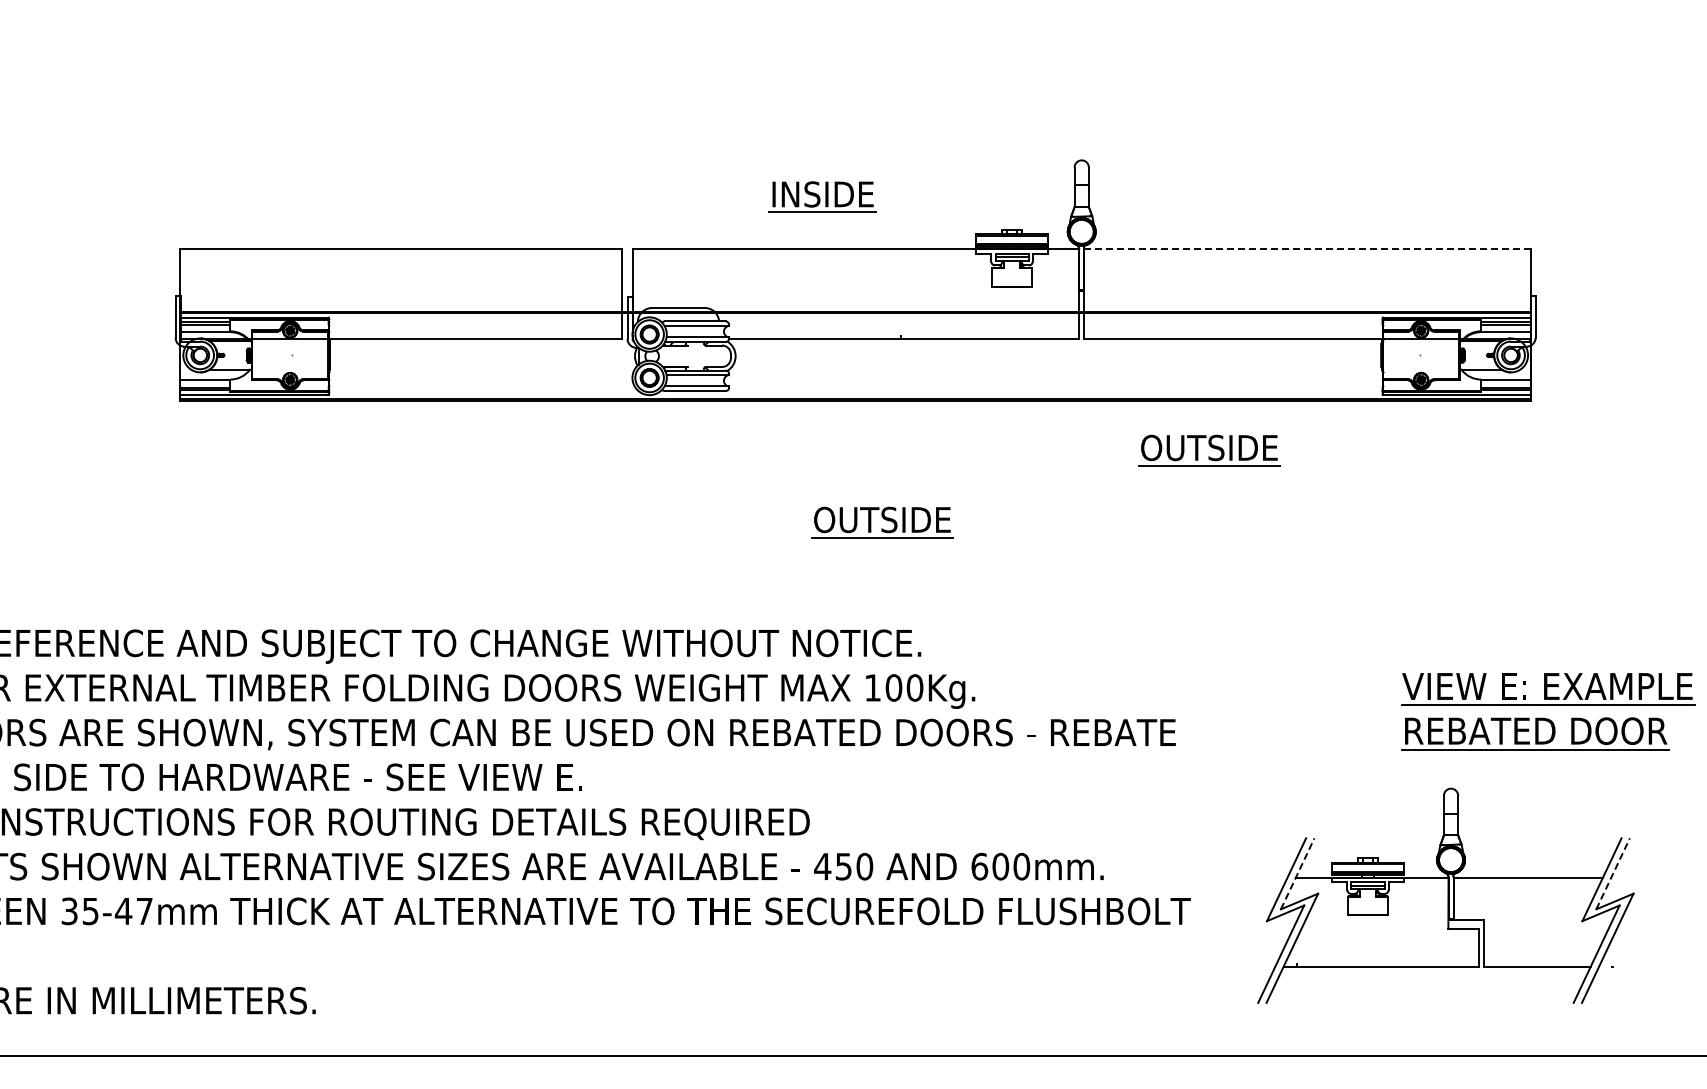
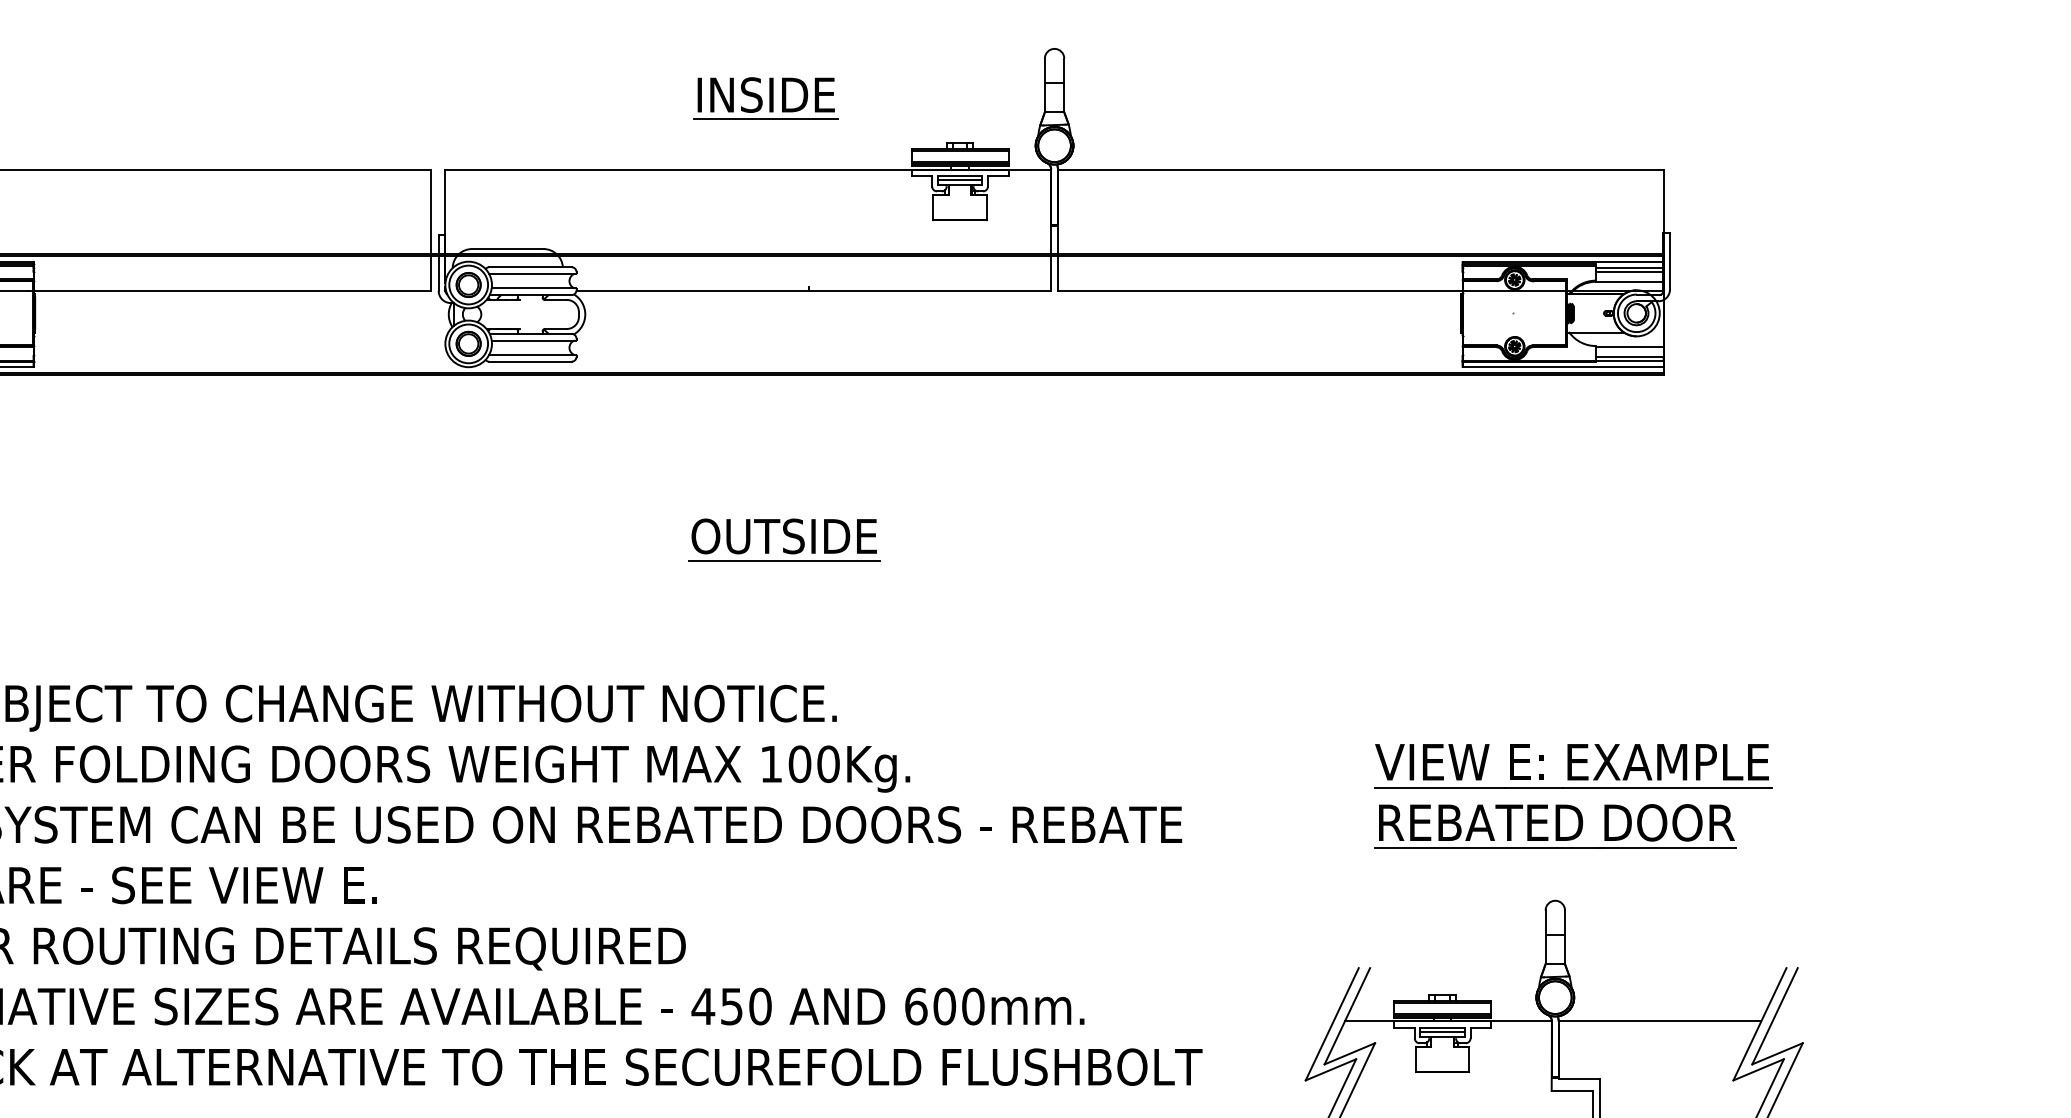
part: (822, 196) -> (765, 97), moved
line: (1308, 249) -> (1362, 169), dashed -> solid
part: (1209, 450) -> (1227, 442), removed
part: (1548, 711) -> (1573, 796), moved
line: (1297, 873) -> (1347, 1015), dashed -> solid
line: (1613, 873) -> (1775, 1015), dashed -> solid

